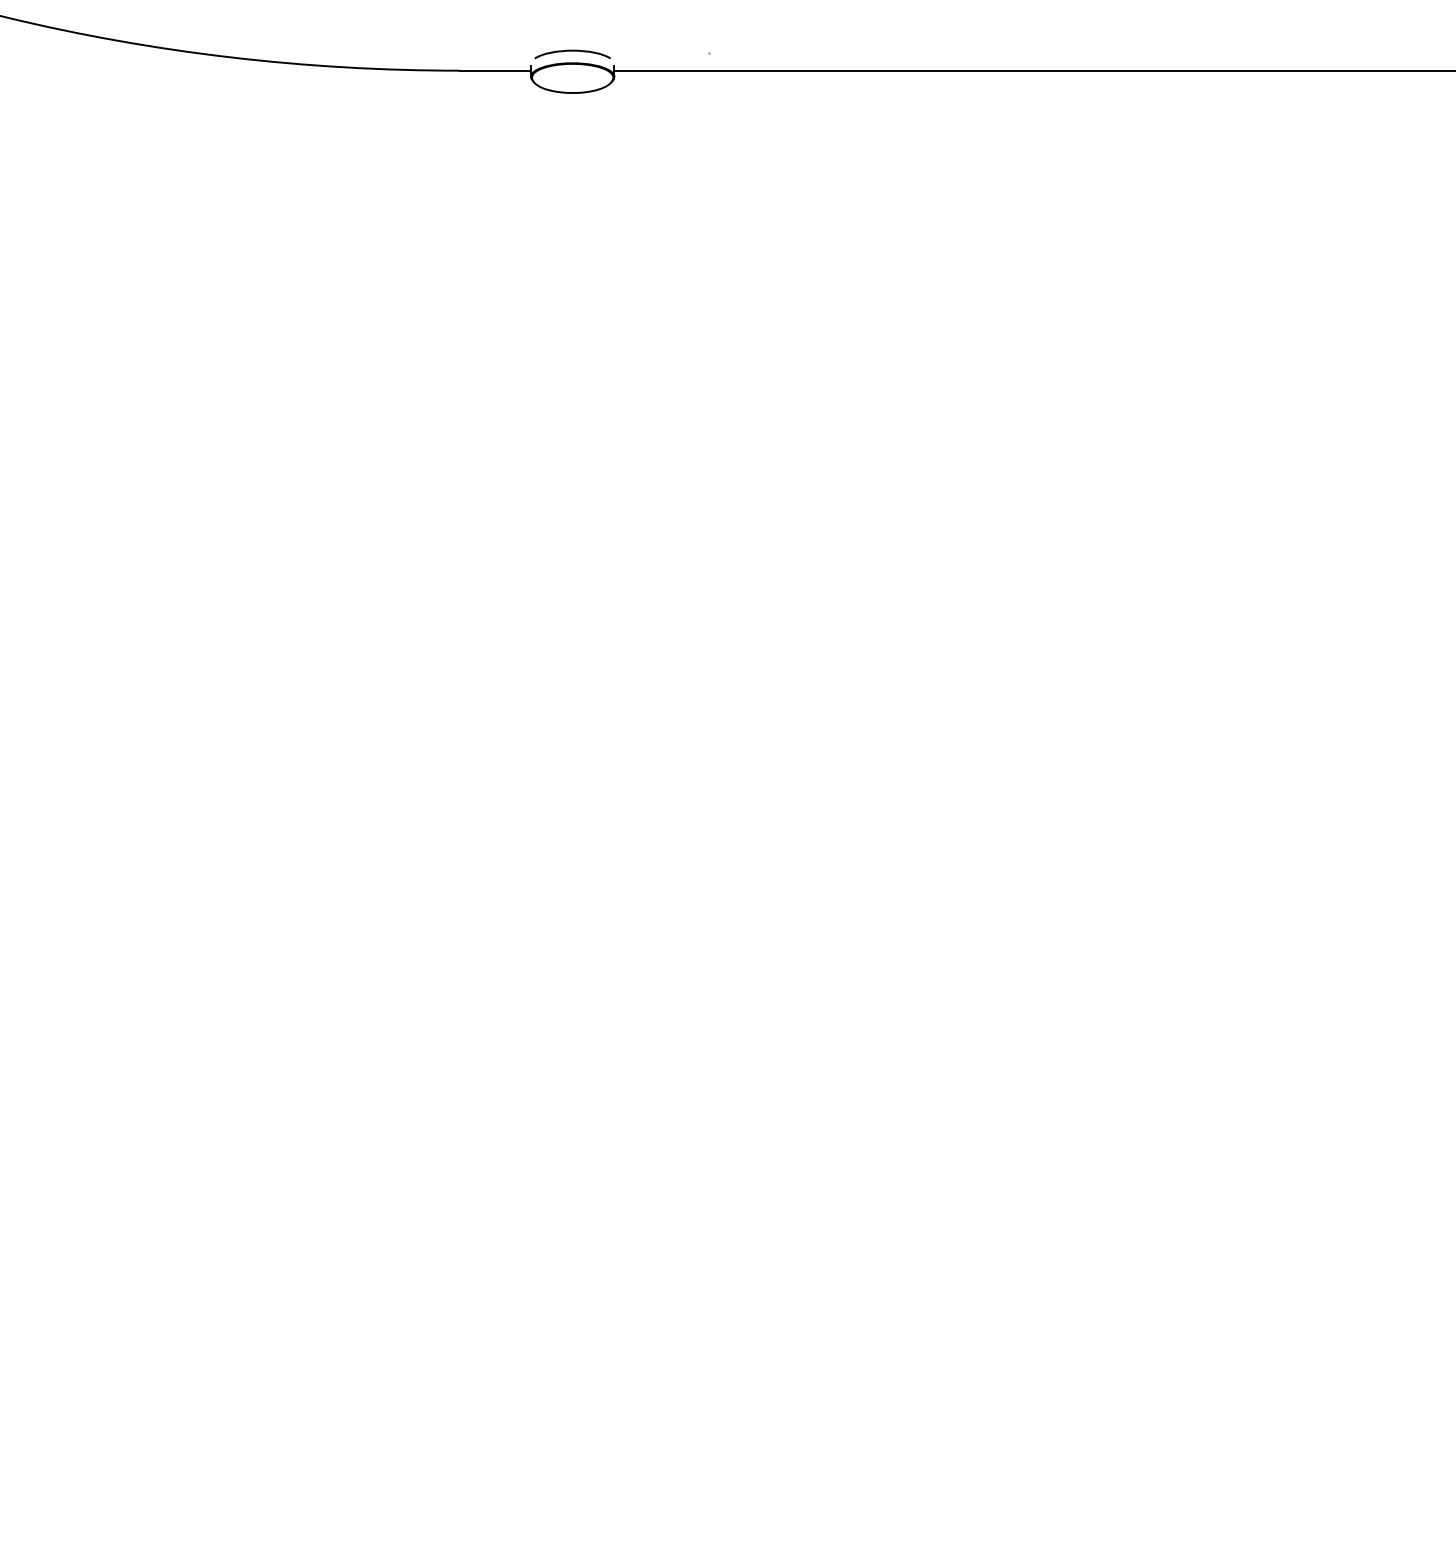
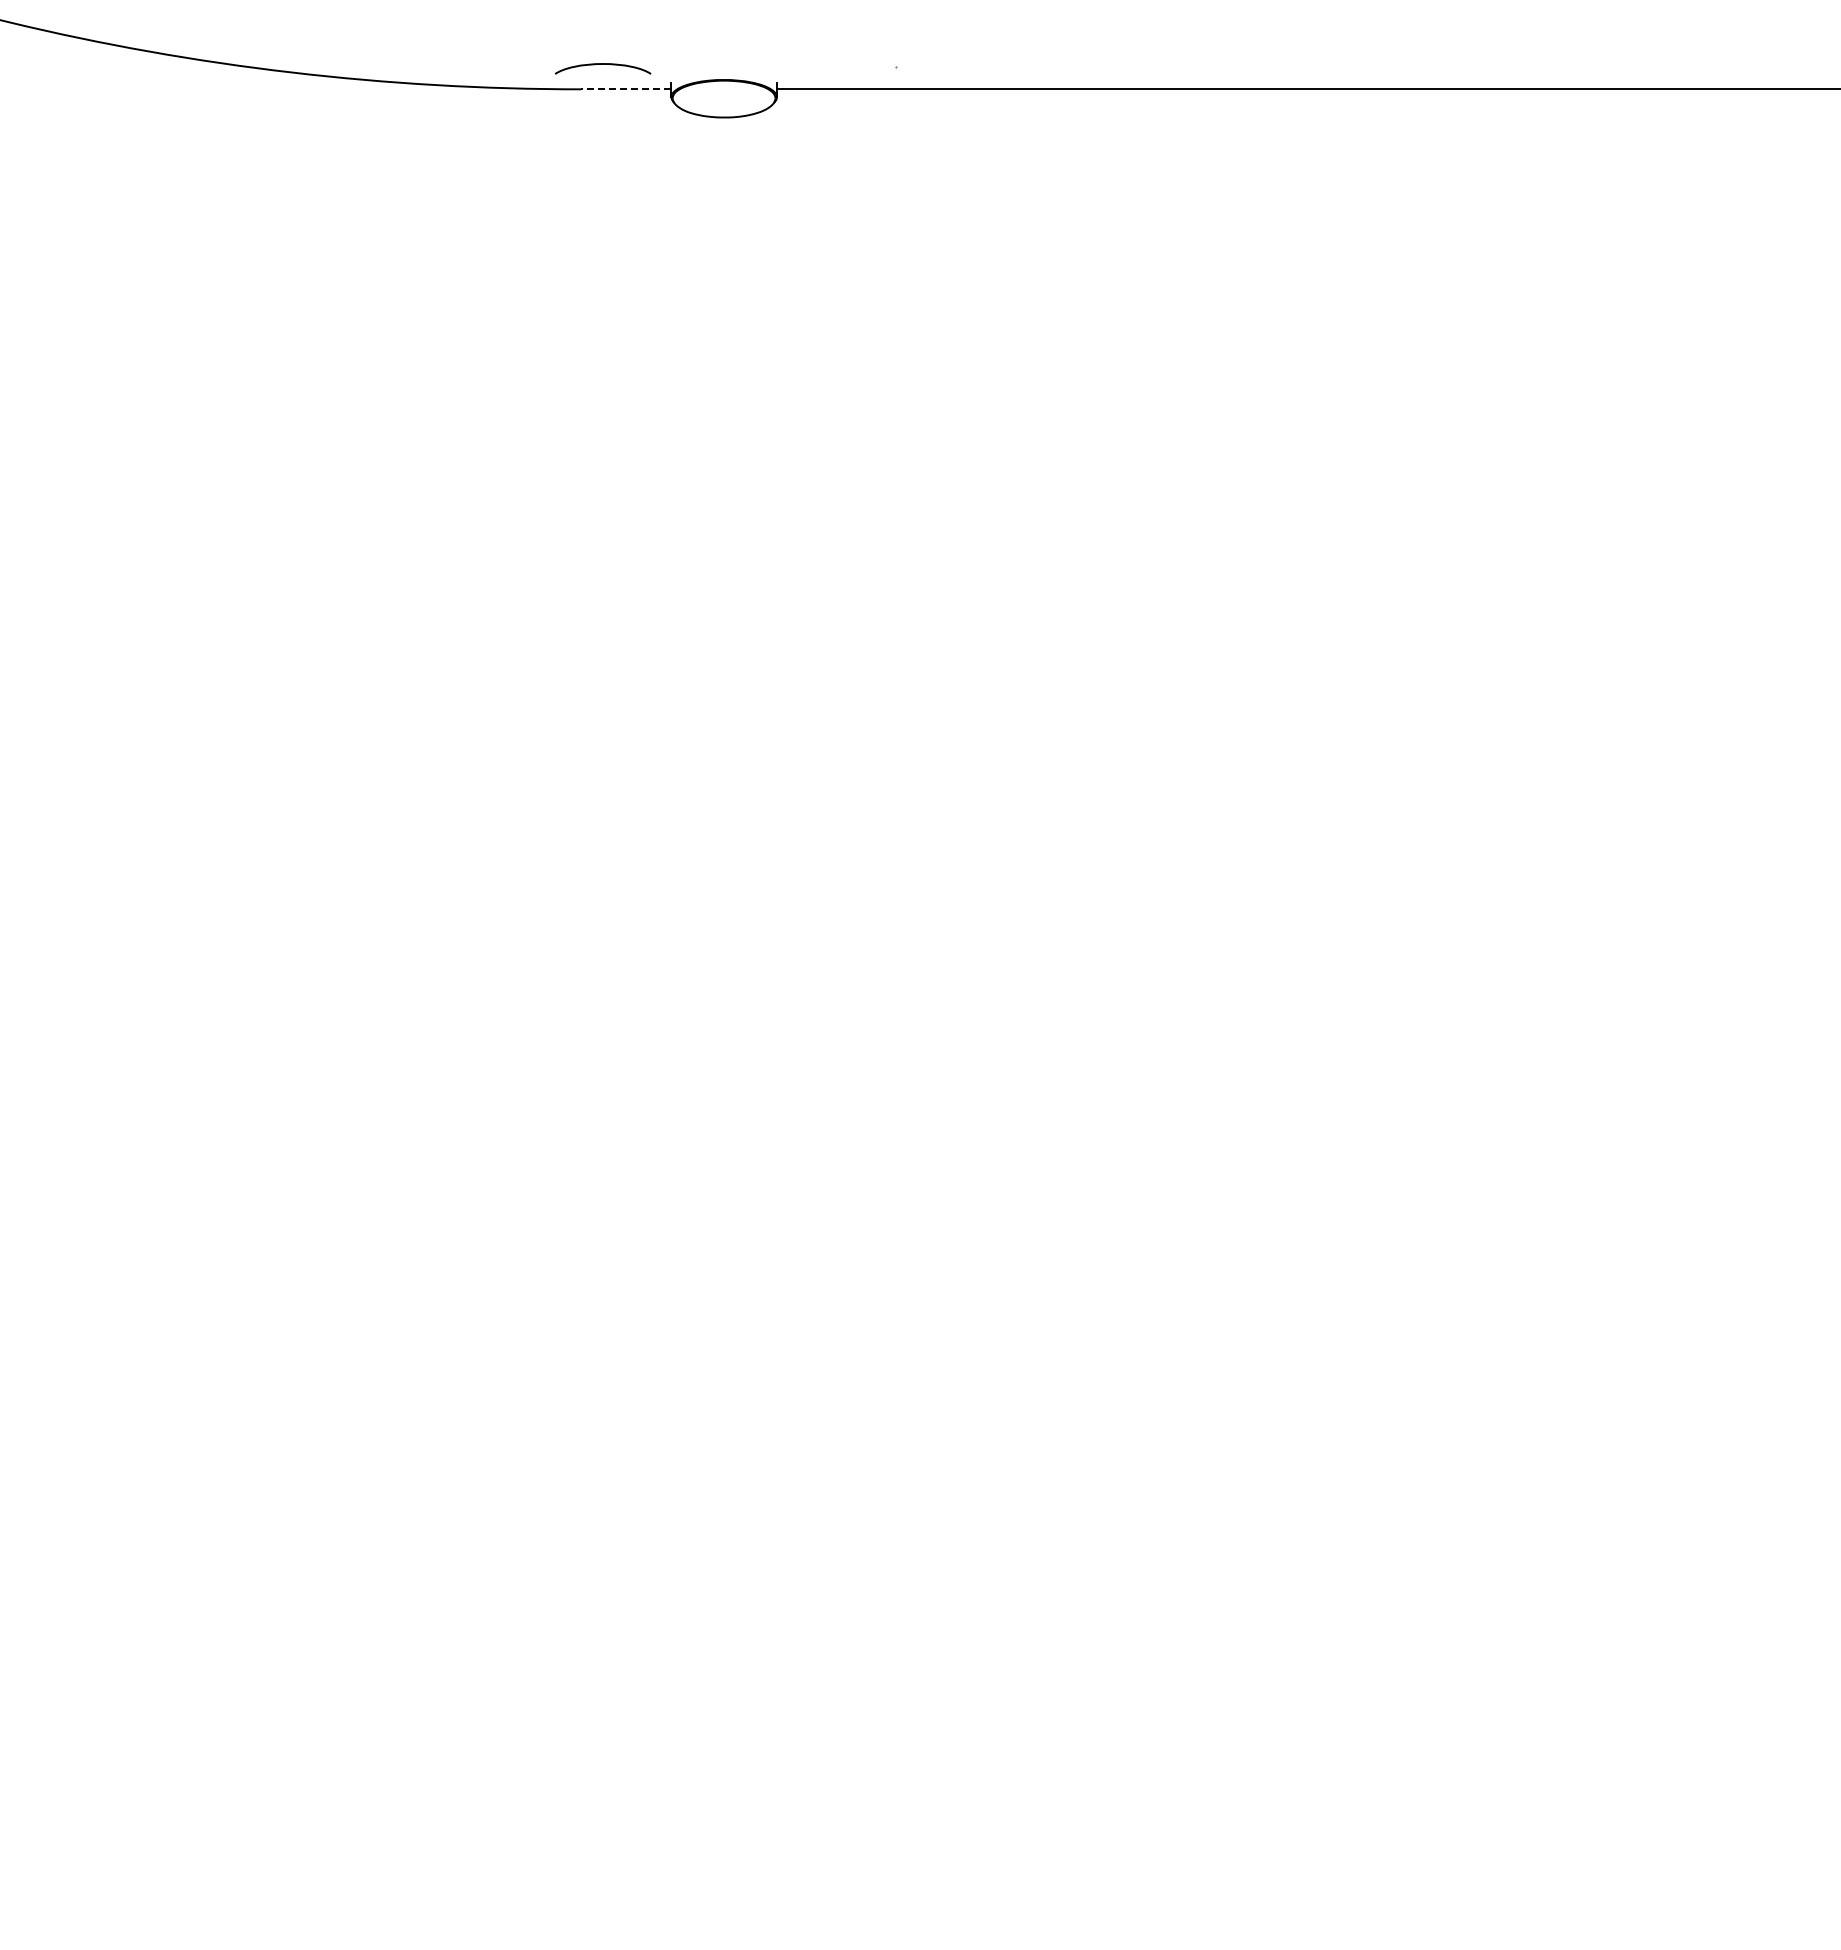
curve: (572, 51) -> (602, 64), moved
line: (494, 70) -> (625, 89), solid -> dashed

